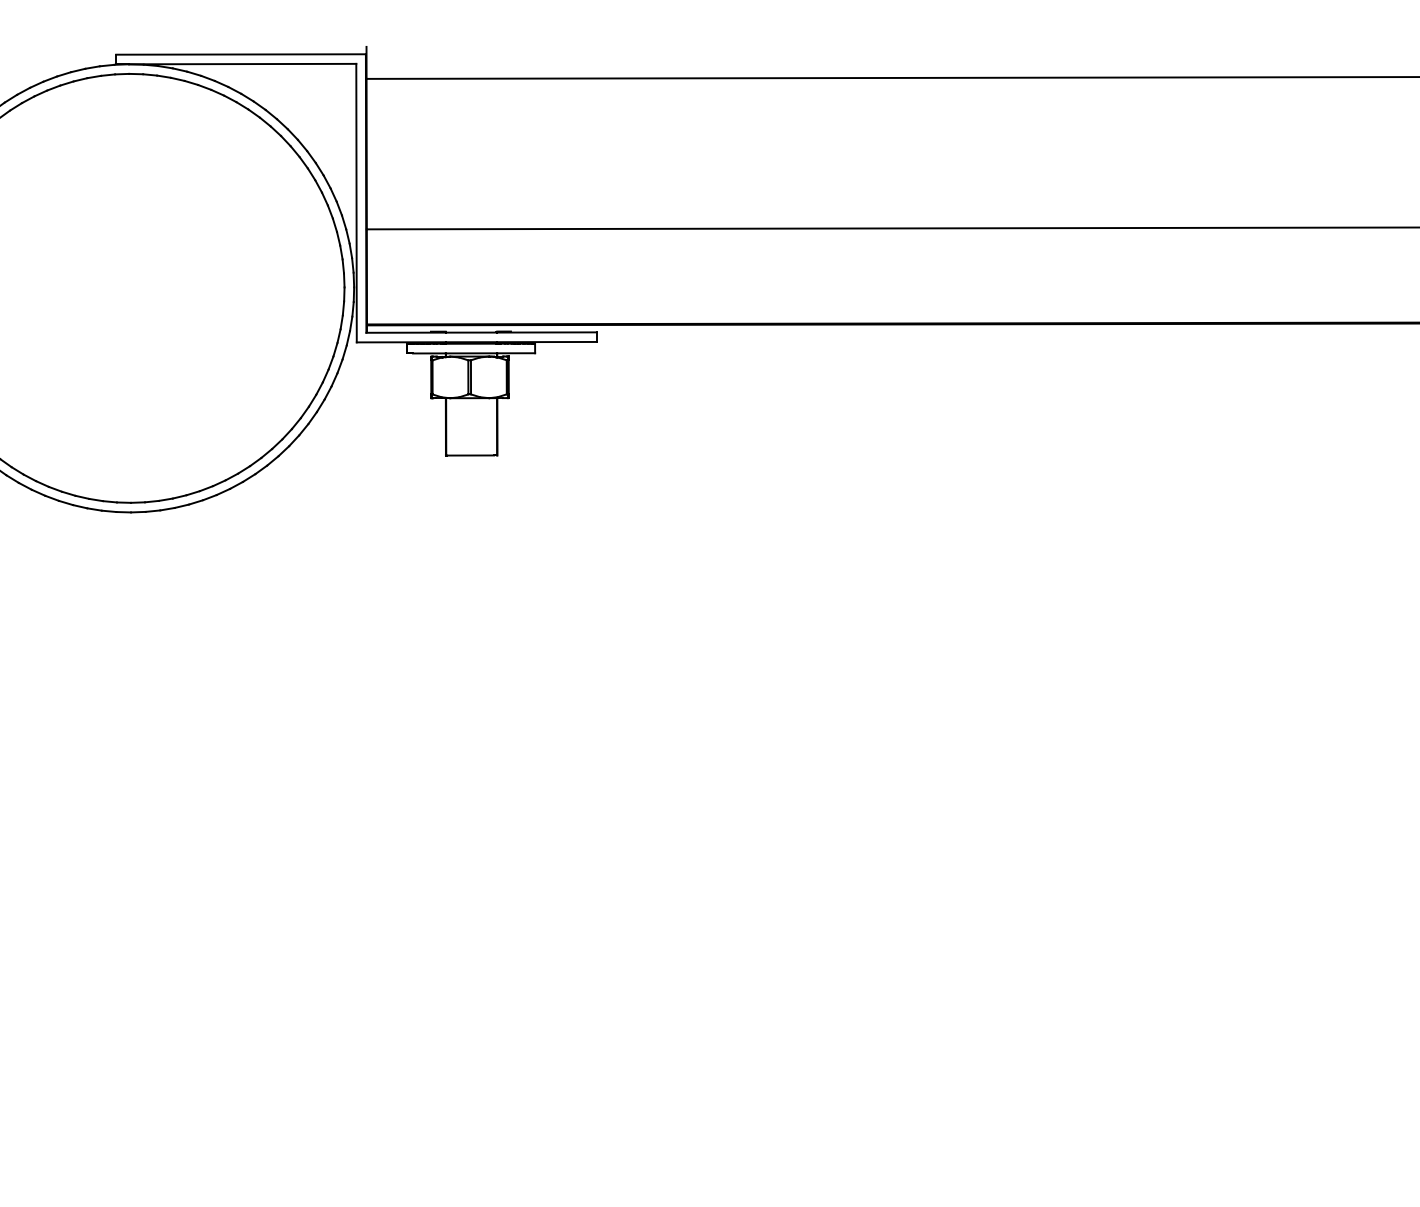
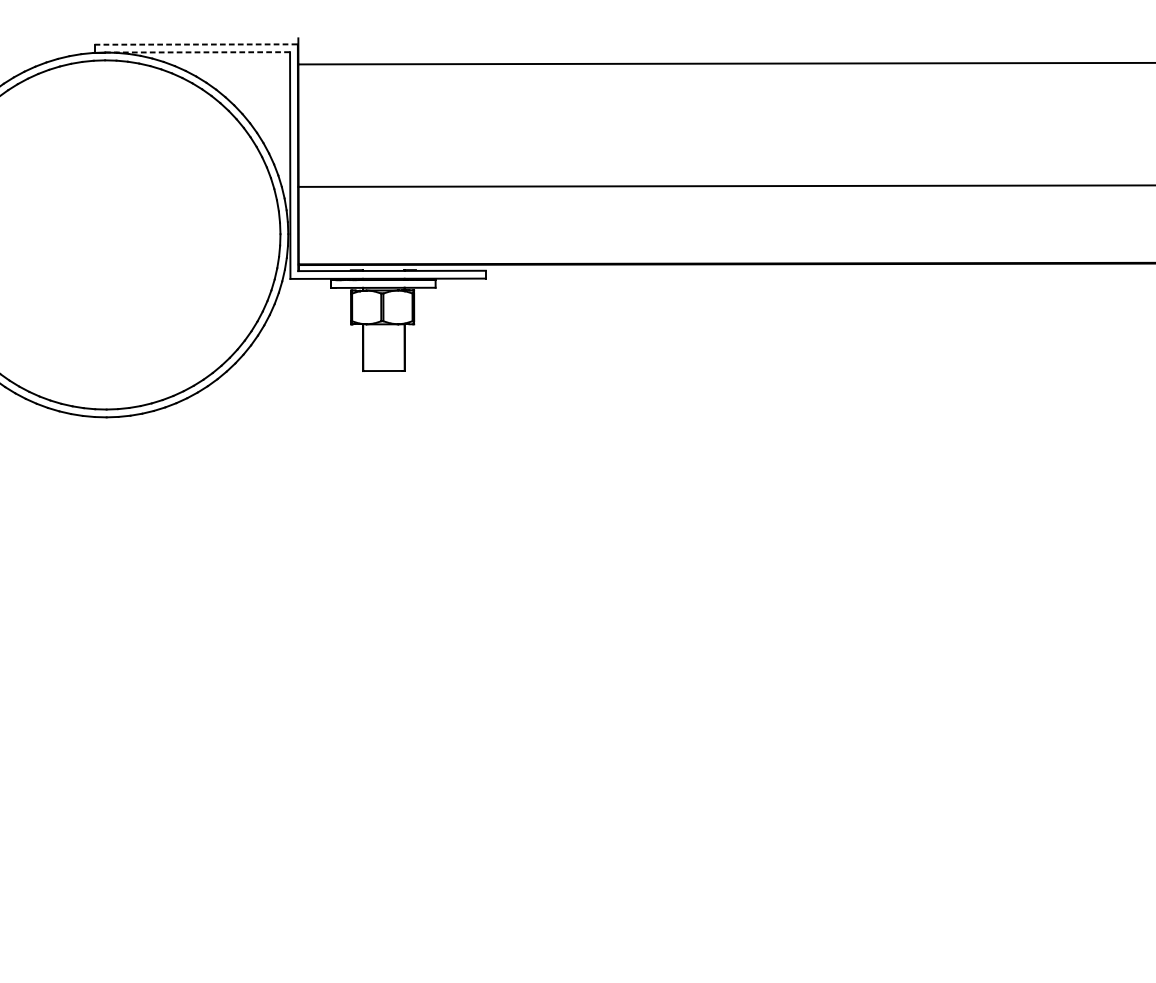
line: (241, 54) -> (196, 44), solid -> dashed
line: (242, 64) -> (197, 52), solid -> dashed

